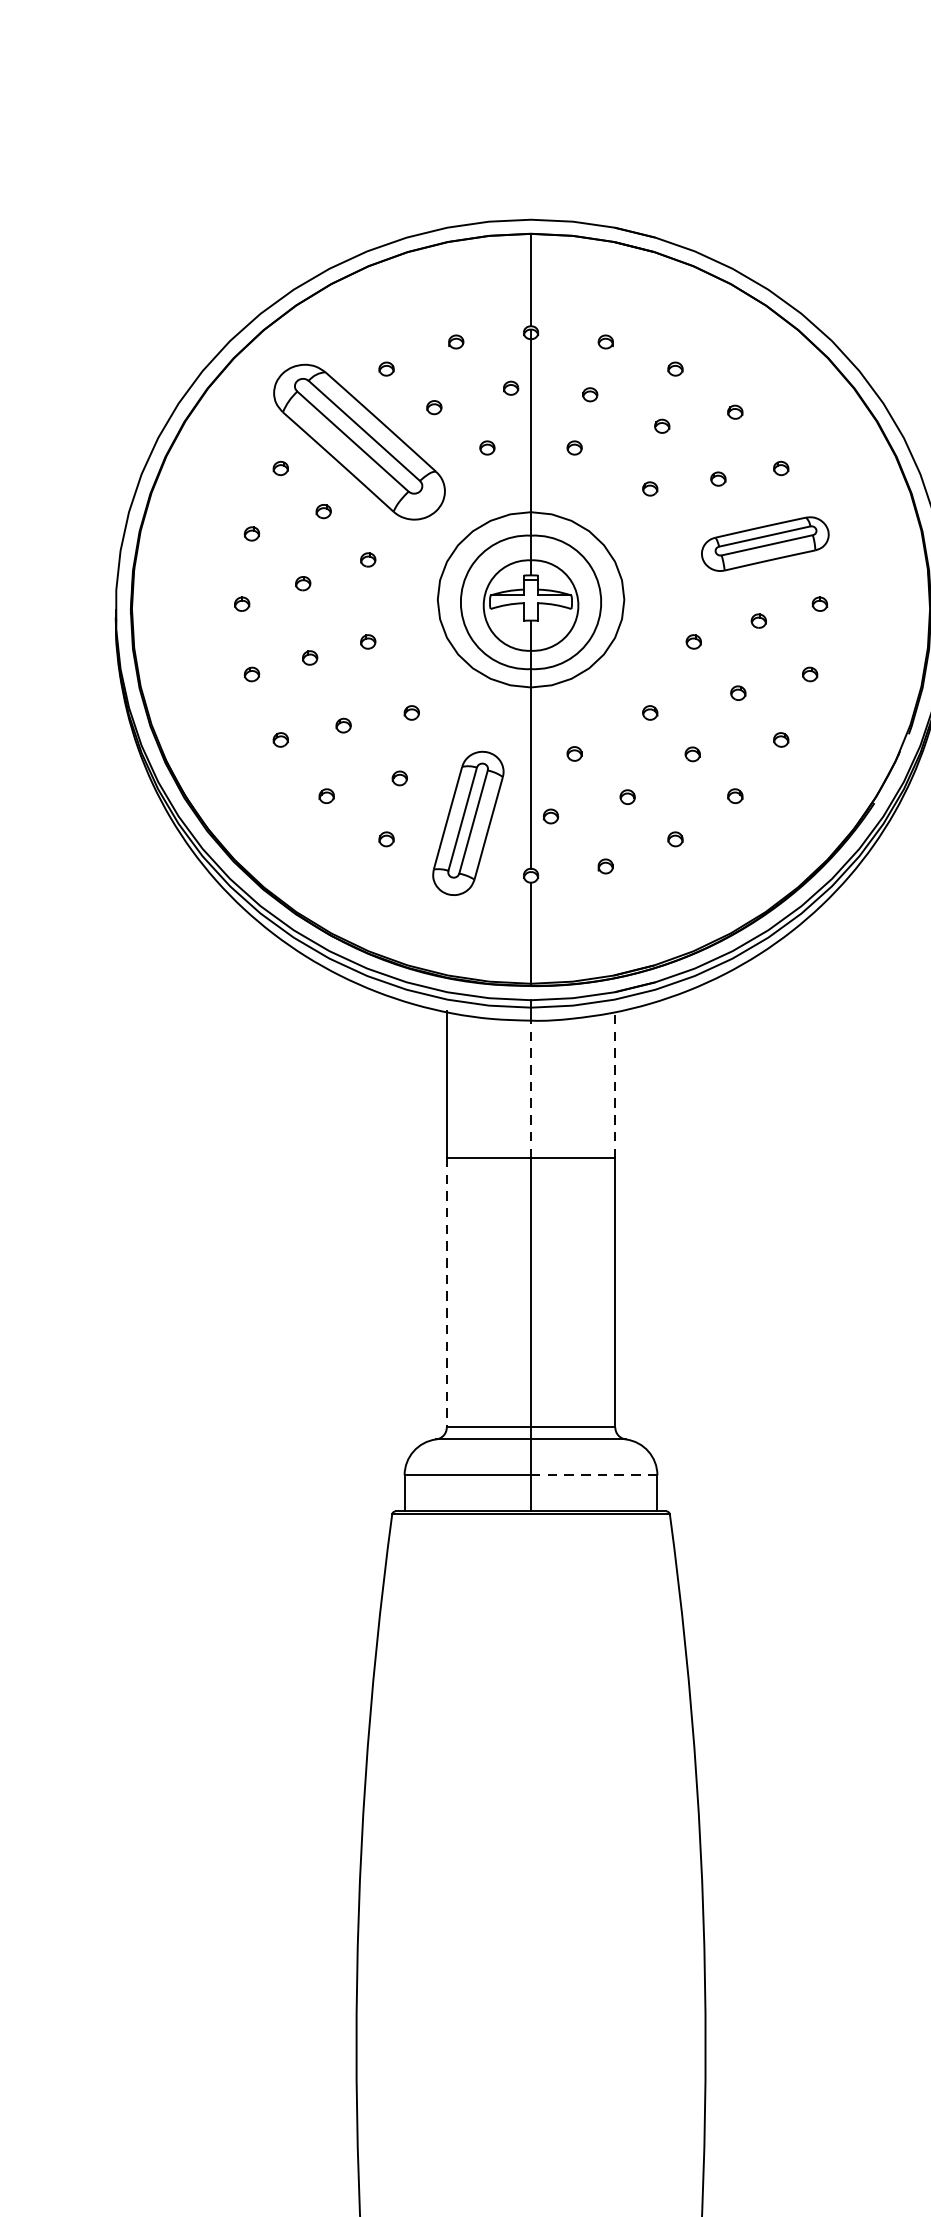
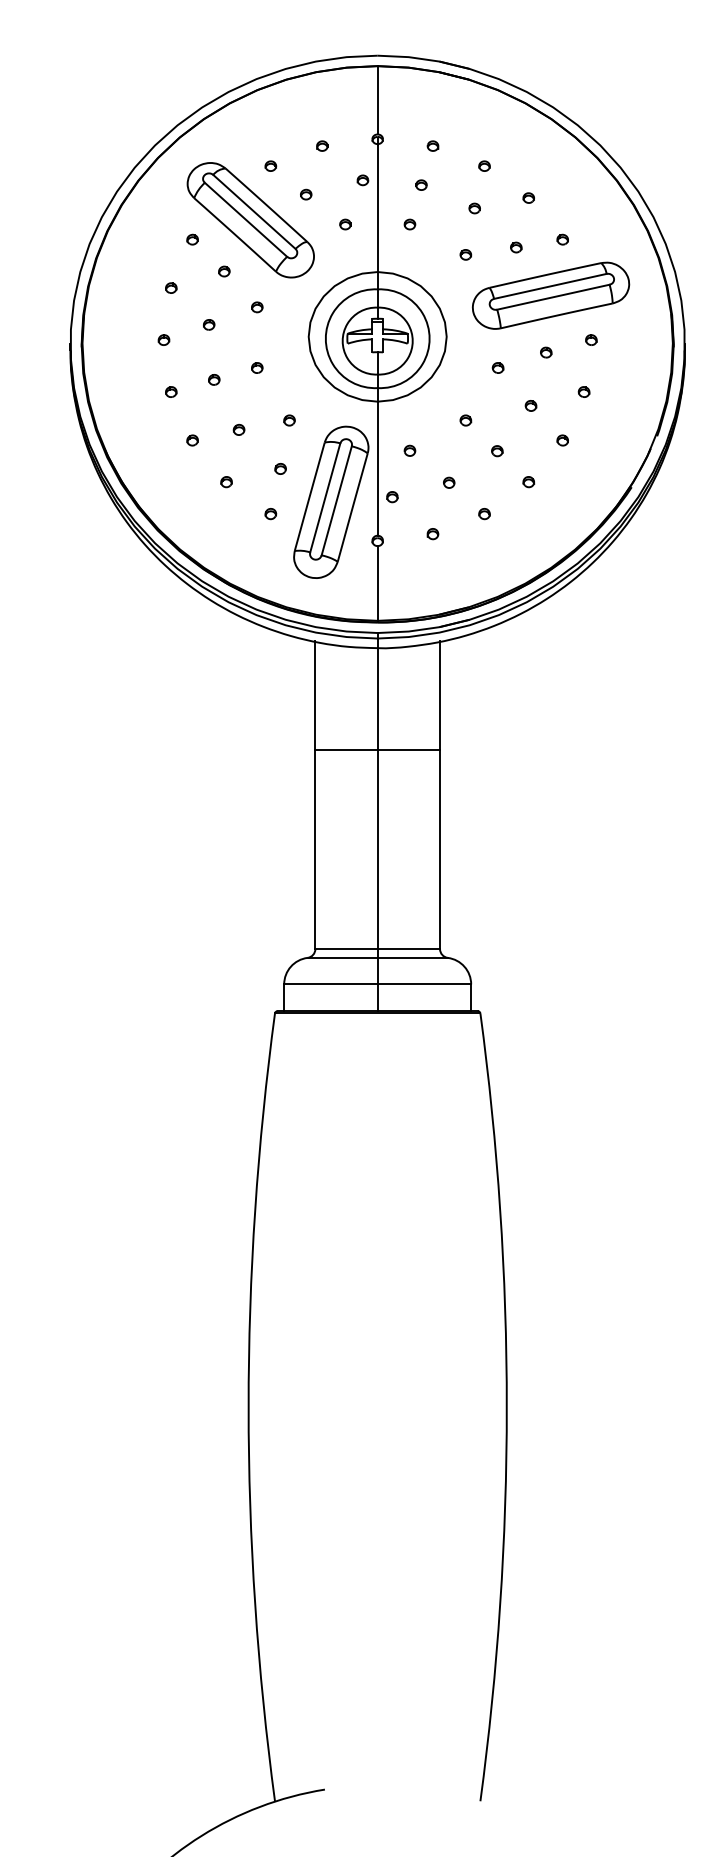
part: (764, 543) -> (550, 295), size x1.67
part: (468, 822) -> (331, 501), size x1.43
line: (615, 1084) -> (440, 695), dashed -> solid
line: (530, 1088) -> (377, 698), dashed -> solid
line: (446, 1292) -> (315, 849), dashed -> solid
line: (594, 1475) -> (424, 984), dashed -> solid

